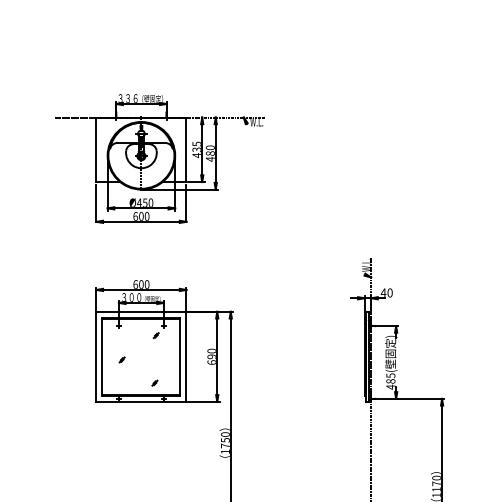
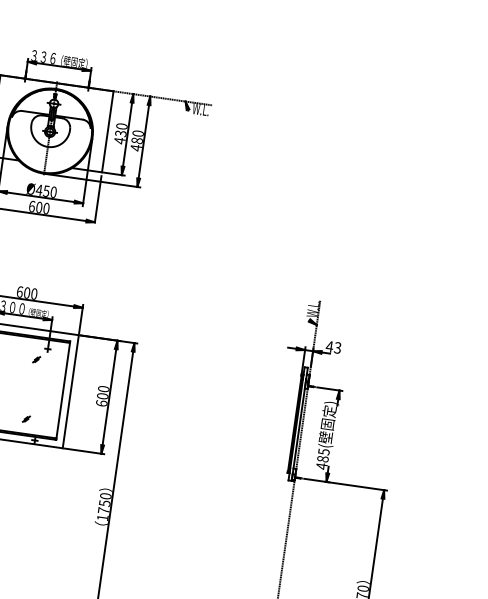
text: (196, 143) -> (121, 125), 435 -> 430
text: (389, 292) -> (337, 347), 40 -> 43
text: (211, 356) -> (102, 395), 690 -> 600

